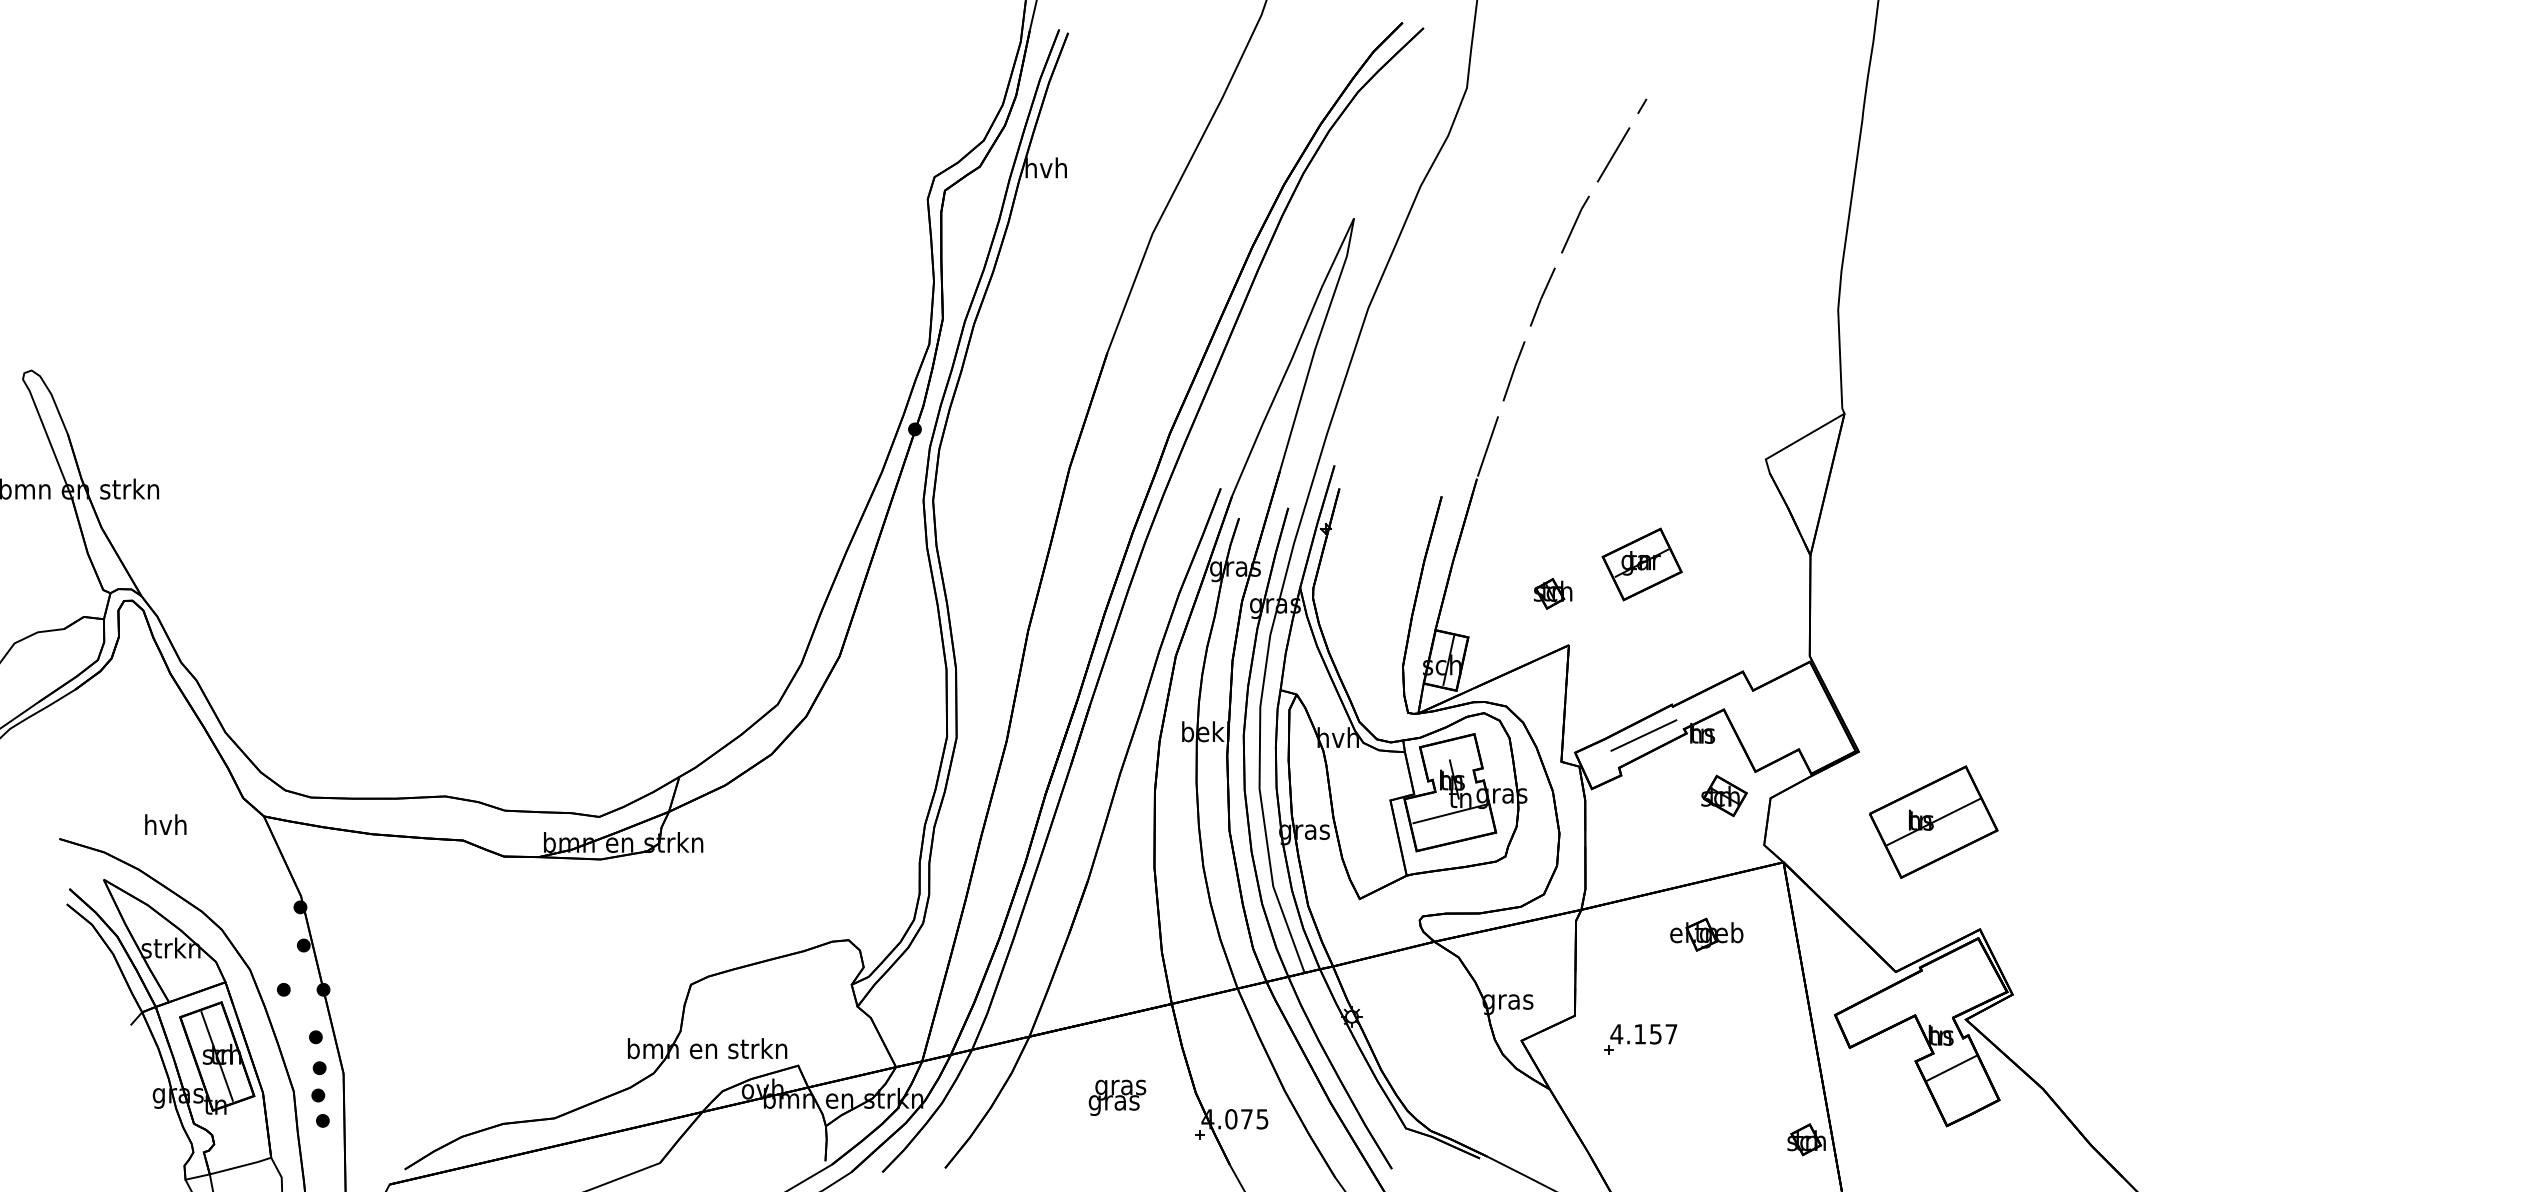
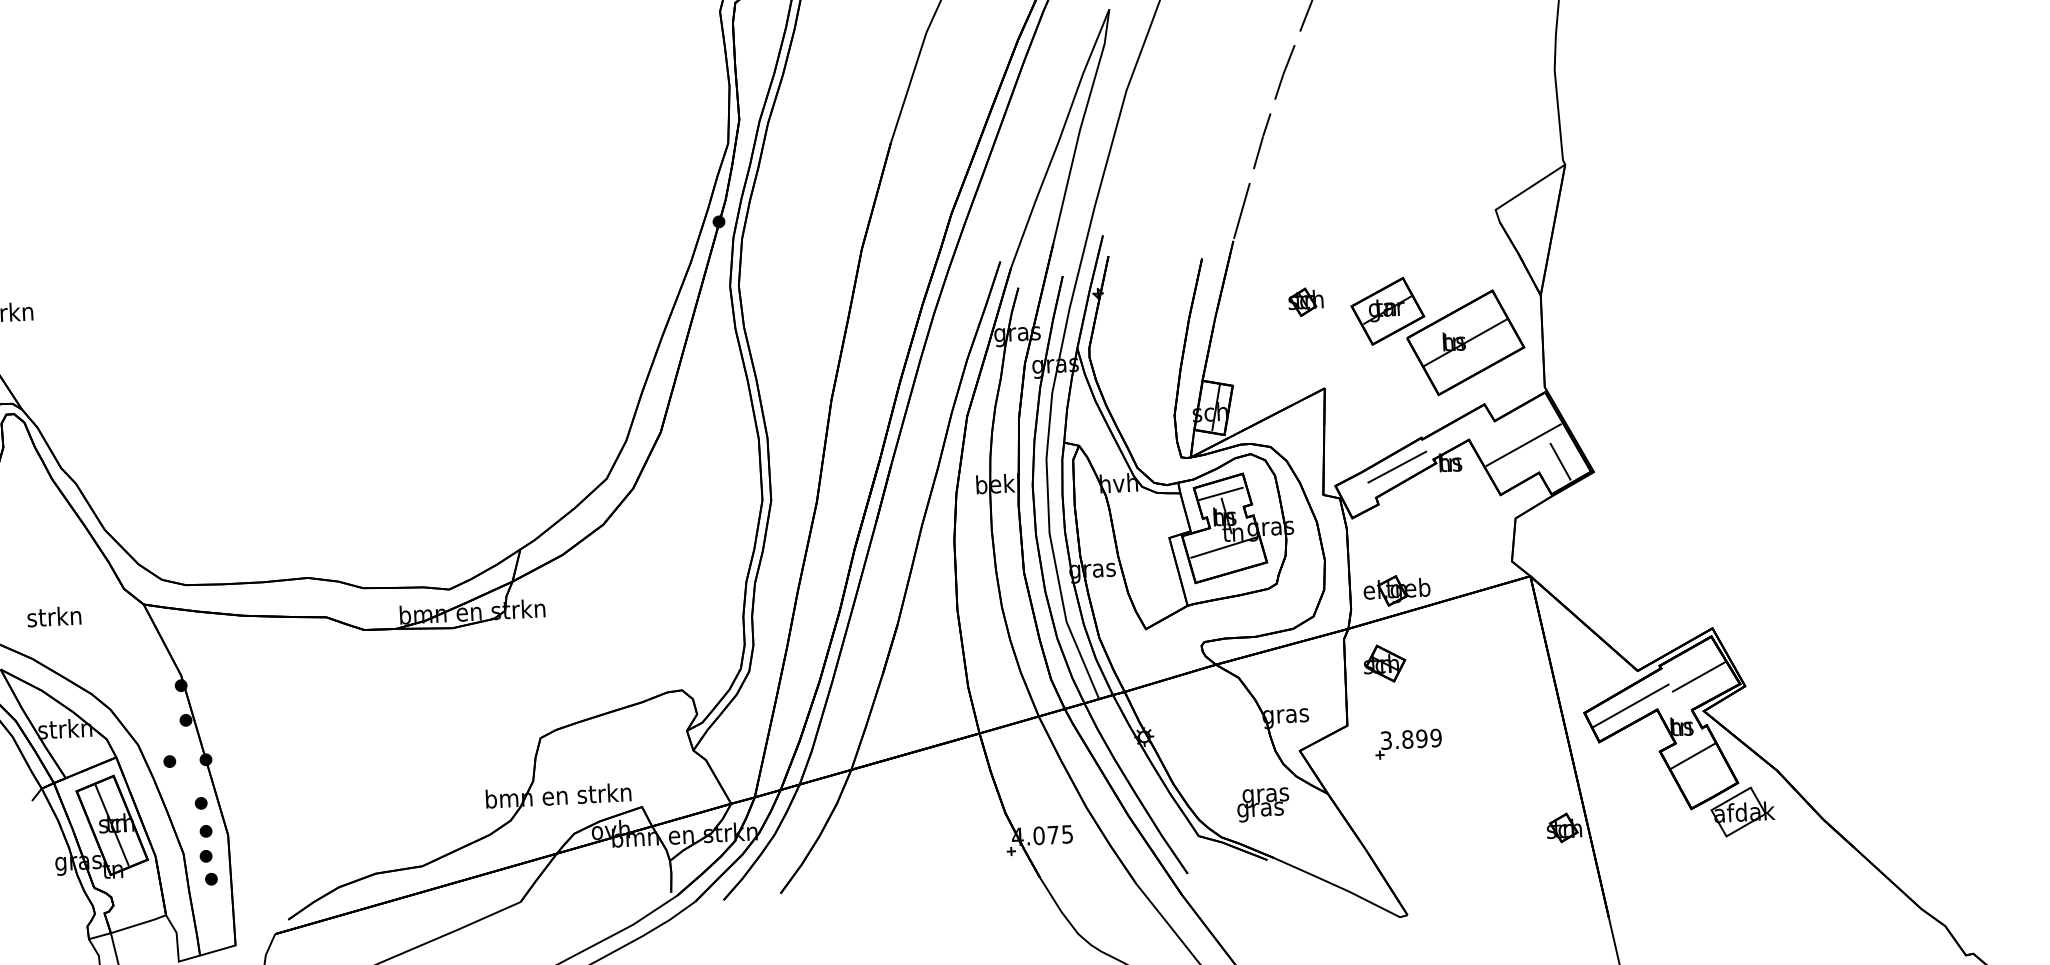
part: (1553, 593) -> (1306, 301), moved
line: (1783, 718) -> (1523, 445), added
line: (1822, 738) -> (1560, 461), added
line: (1449, 754) -> (1221, 493), added
part: (1724, 795) -> (1384, 663), moved
part: (1933, 821) -> (1465, 342), moved
text: (165, 824) -> (54, 616), hvh -> strkn
part: (1706, 934) -> (1396, 590), moved
line: (1963, 981) -> (1699, 676), added
line: (1885, 1009) -> (1630, 705), added
text: (1643, 1034) -> (1410, 739), 4.157 -> 3.899
text: (1117, 1097) -> (1263, 804), moved
part: (2002, 1132) -> (1742, 812), added

